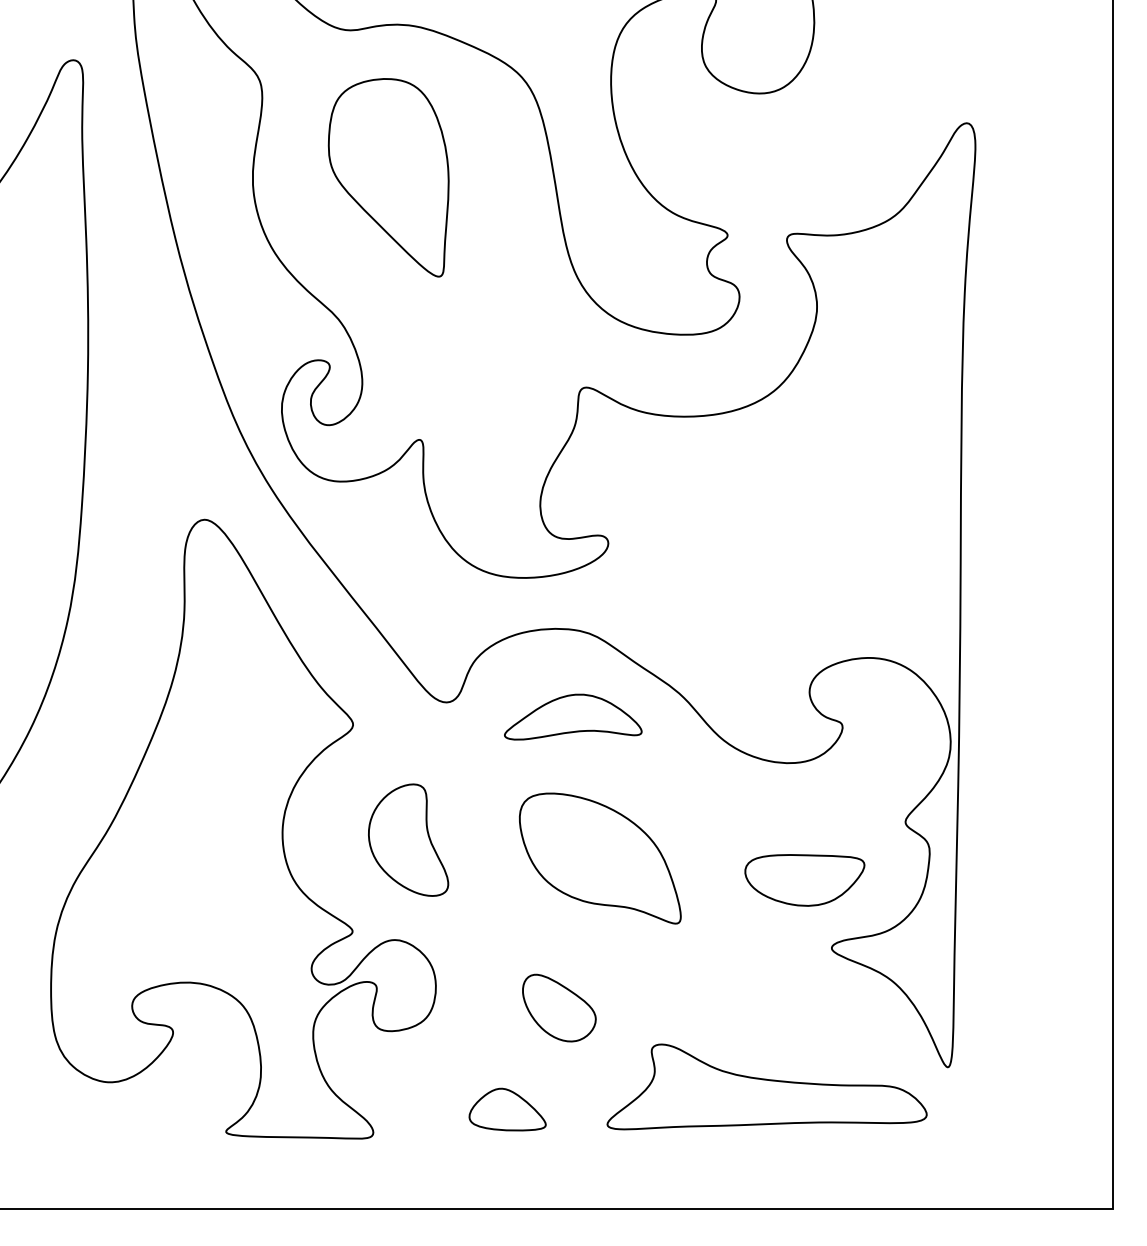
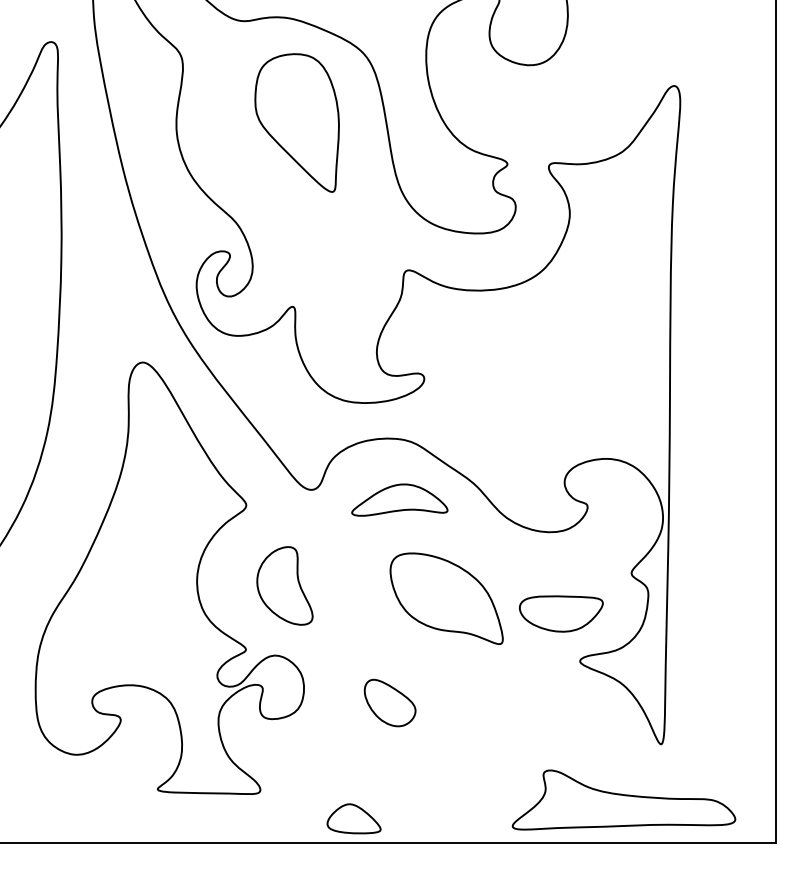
part: (387, 177) -> (296, 122), moved
part: (600, 858) -> (446, 598), moved
part: (766, 1086) -> (623, 799), moved
part: (506, 1109) -> (353, 818), moved

